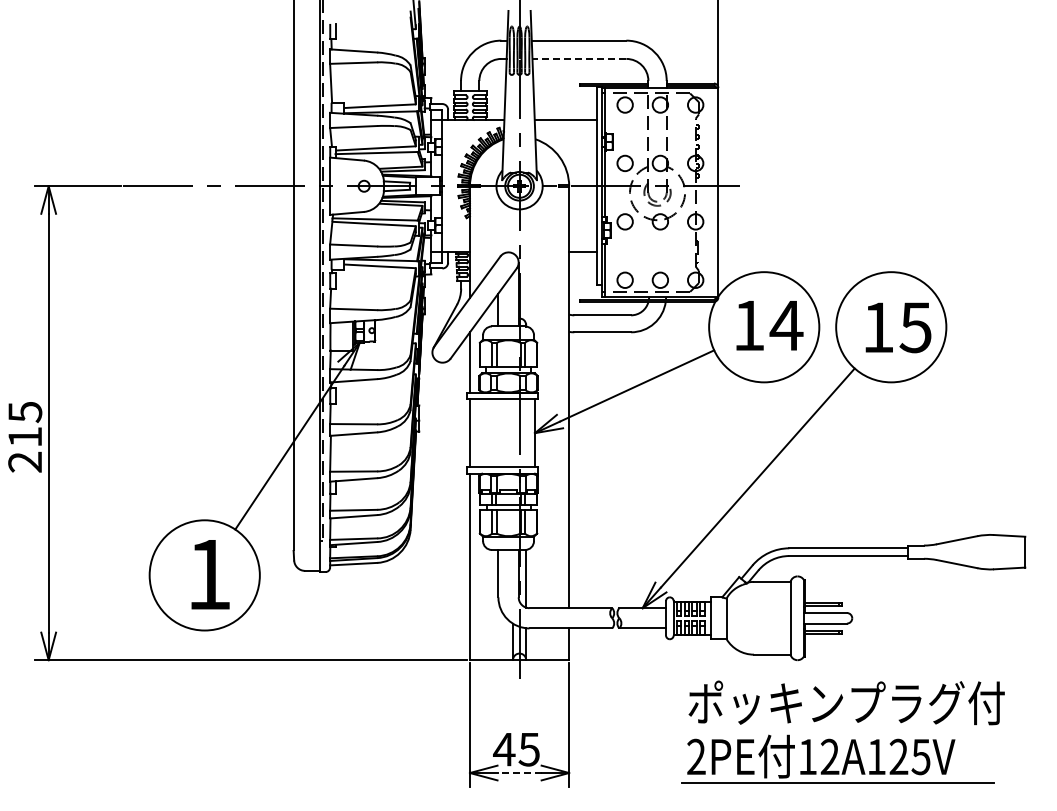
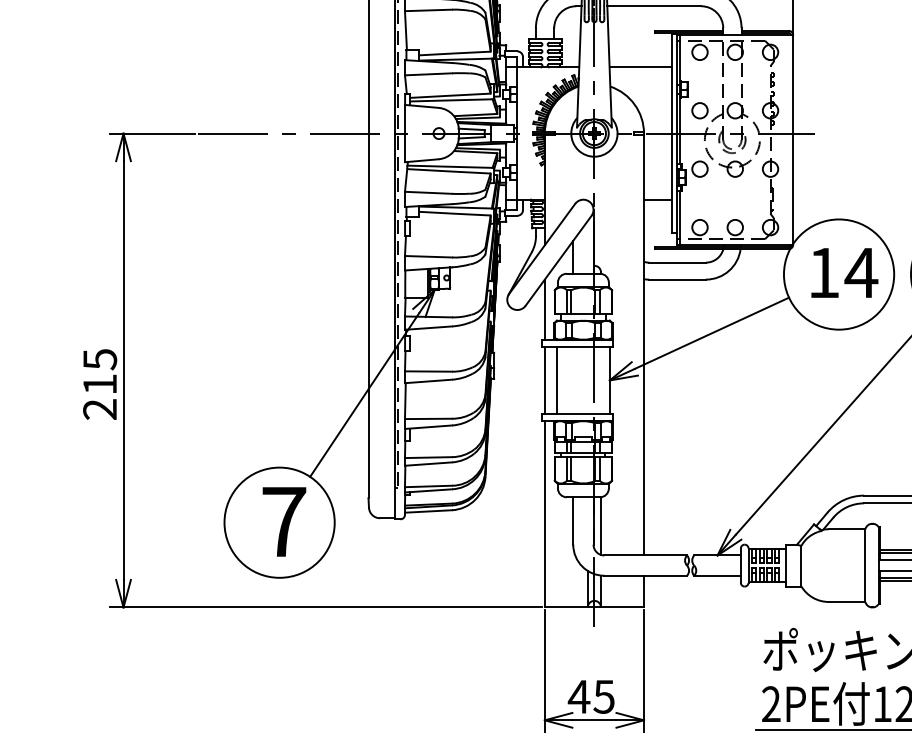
line: (579, 58) -> (654, 5), dashed -> solid
line: (482, 433) -> (557, 380), added
text: (209, 574) -> (284, 521), 1 -> 7
line: (519, 773) -> (594, 720), dashed -> solid

